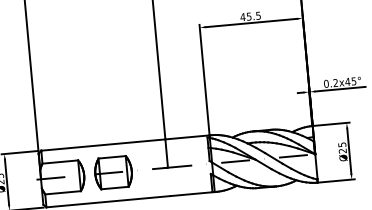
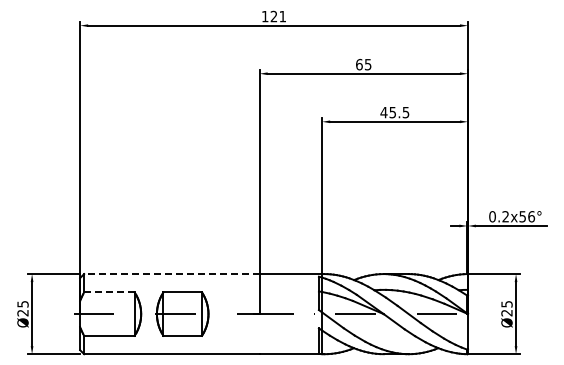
text: (351, 81) -> (527, 216), 0.2x45° -> 0.2x56°
line: (103, 145) -> (171, 274), solid -> dashed
line: (60, 162) -> (109, 292), solid -> dashed

